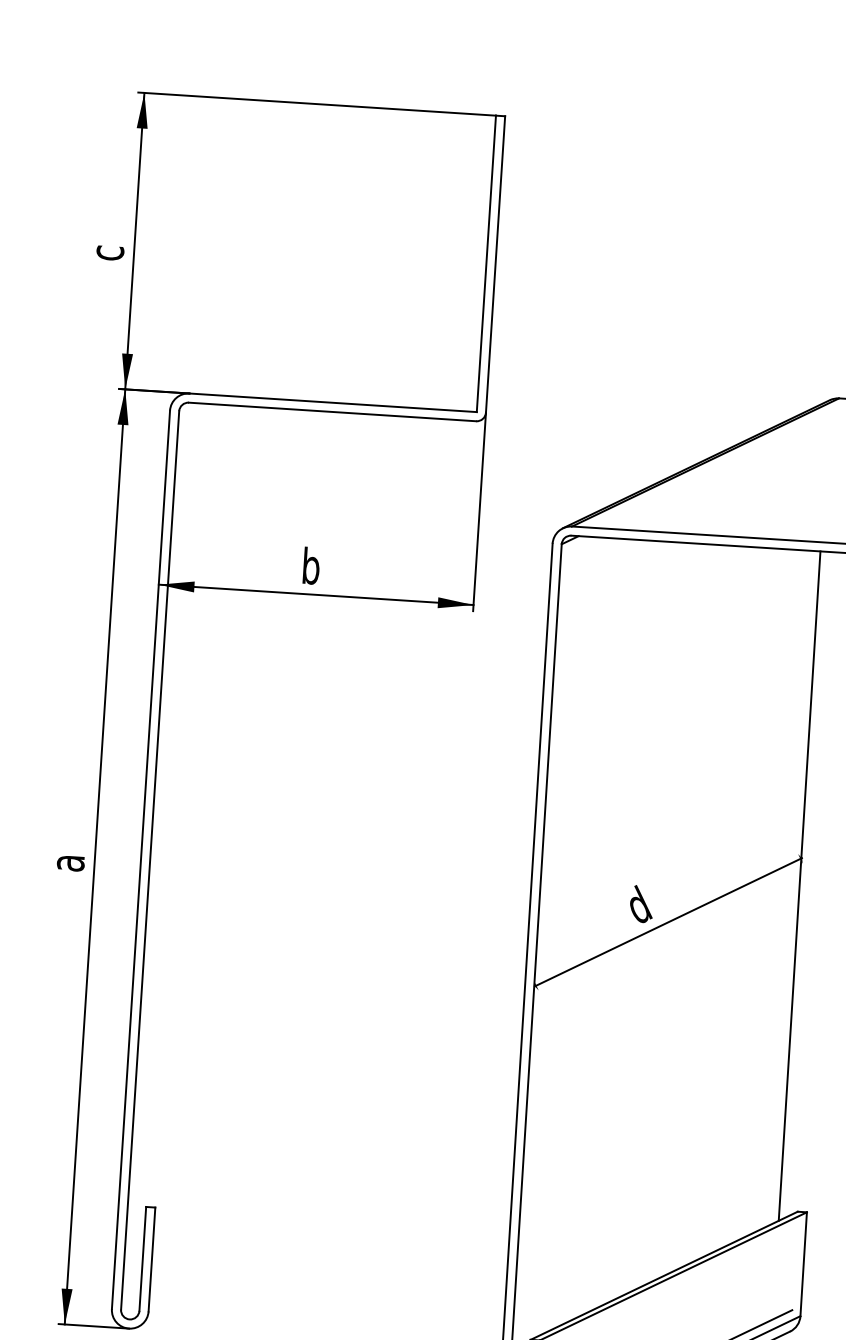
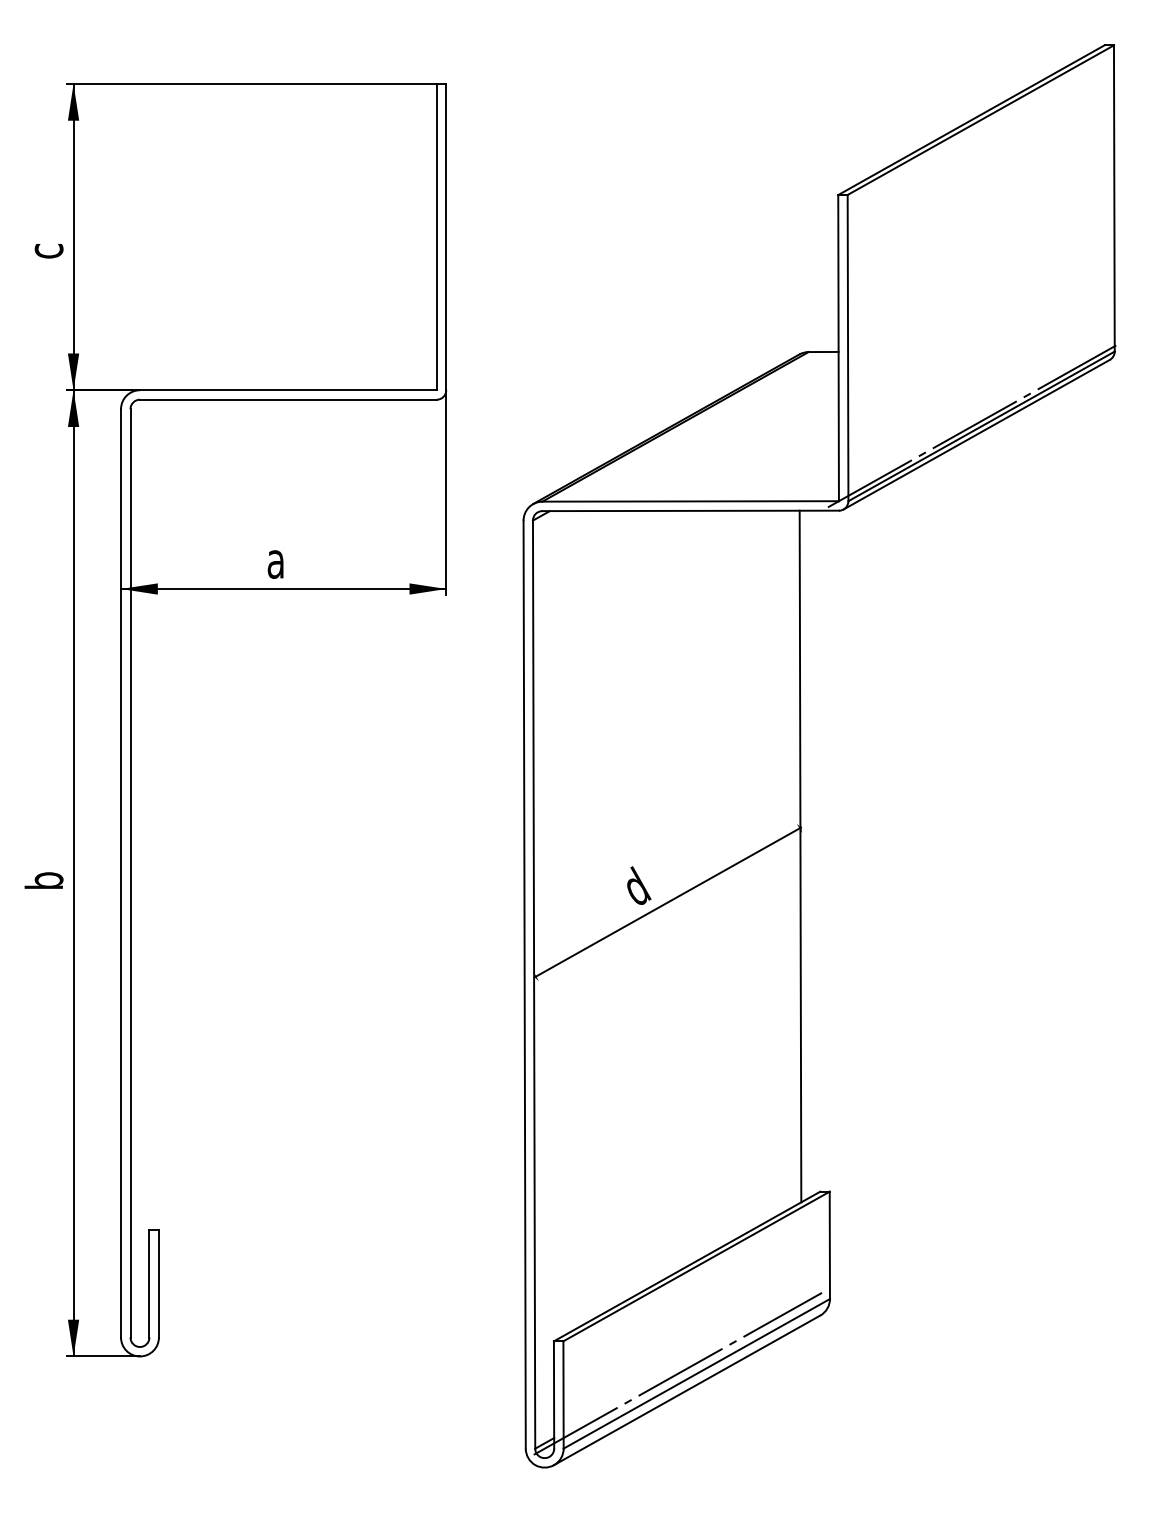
text: (311, 565) -> (276, 559), b -> a
text: (65, 861) -> (43, 880), a -> b

